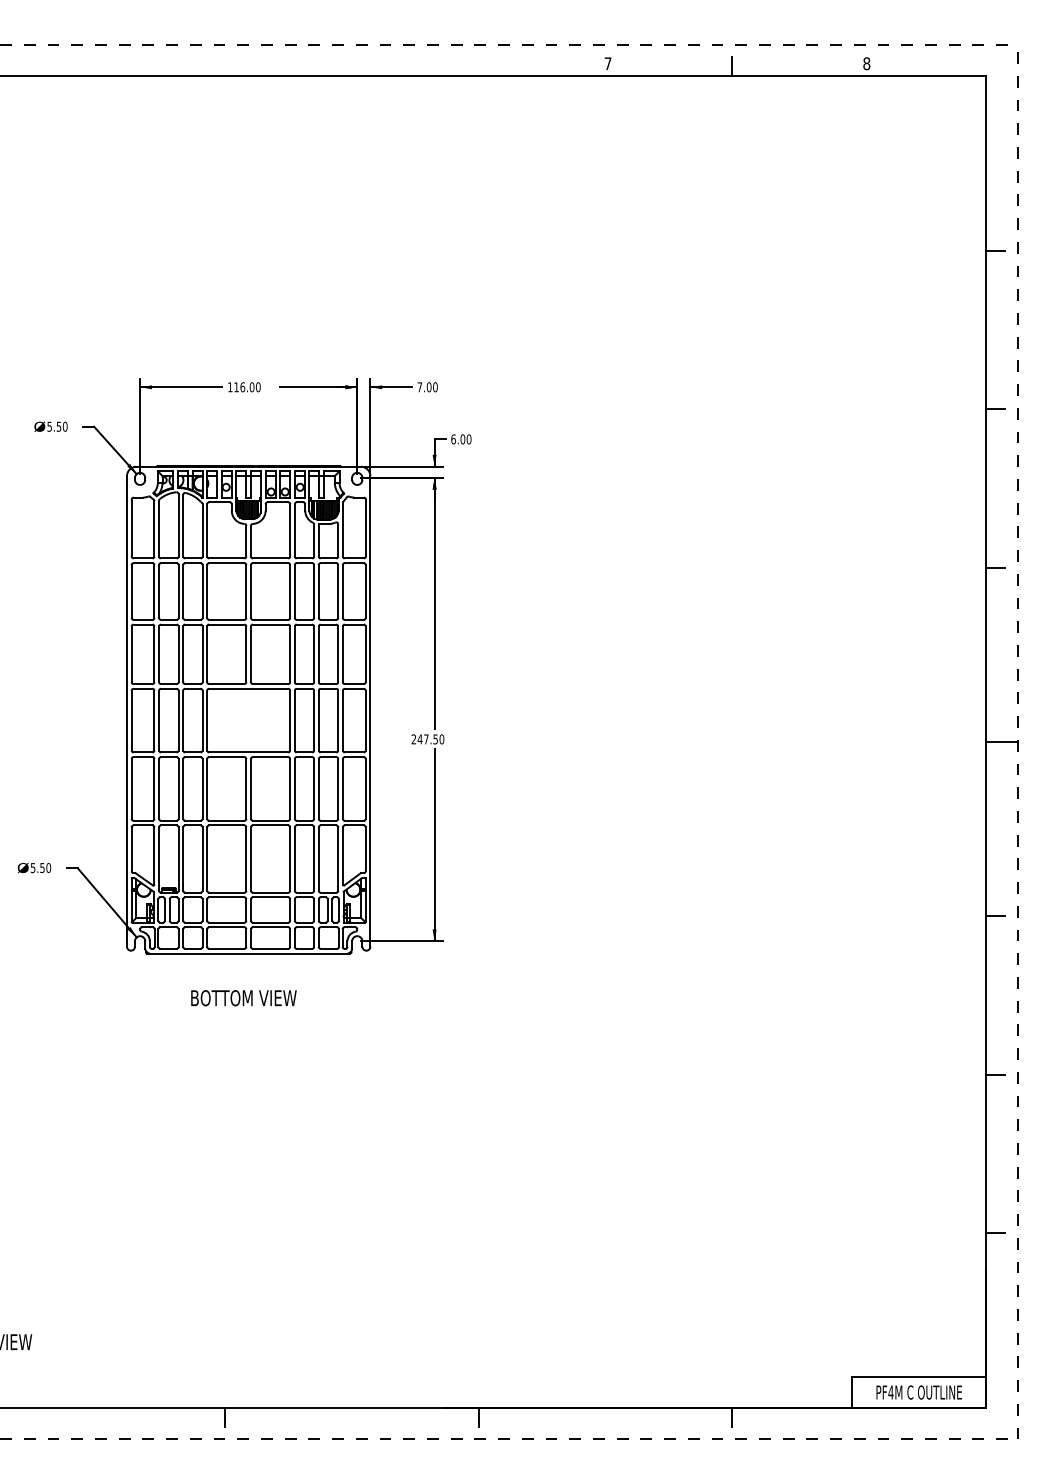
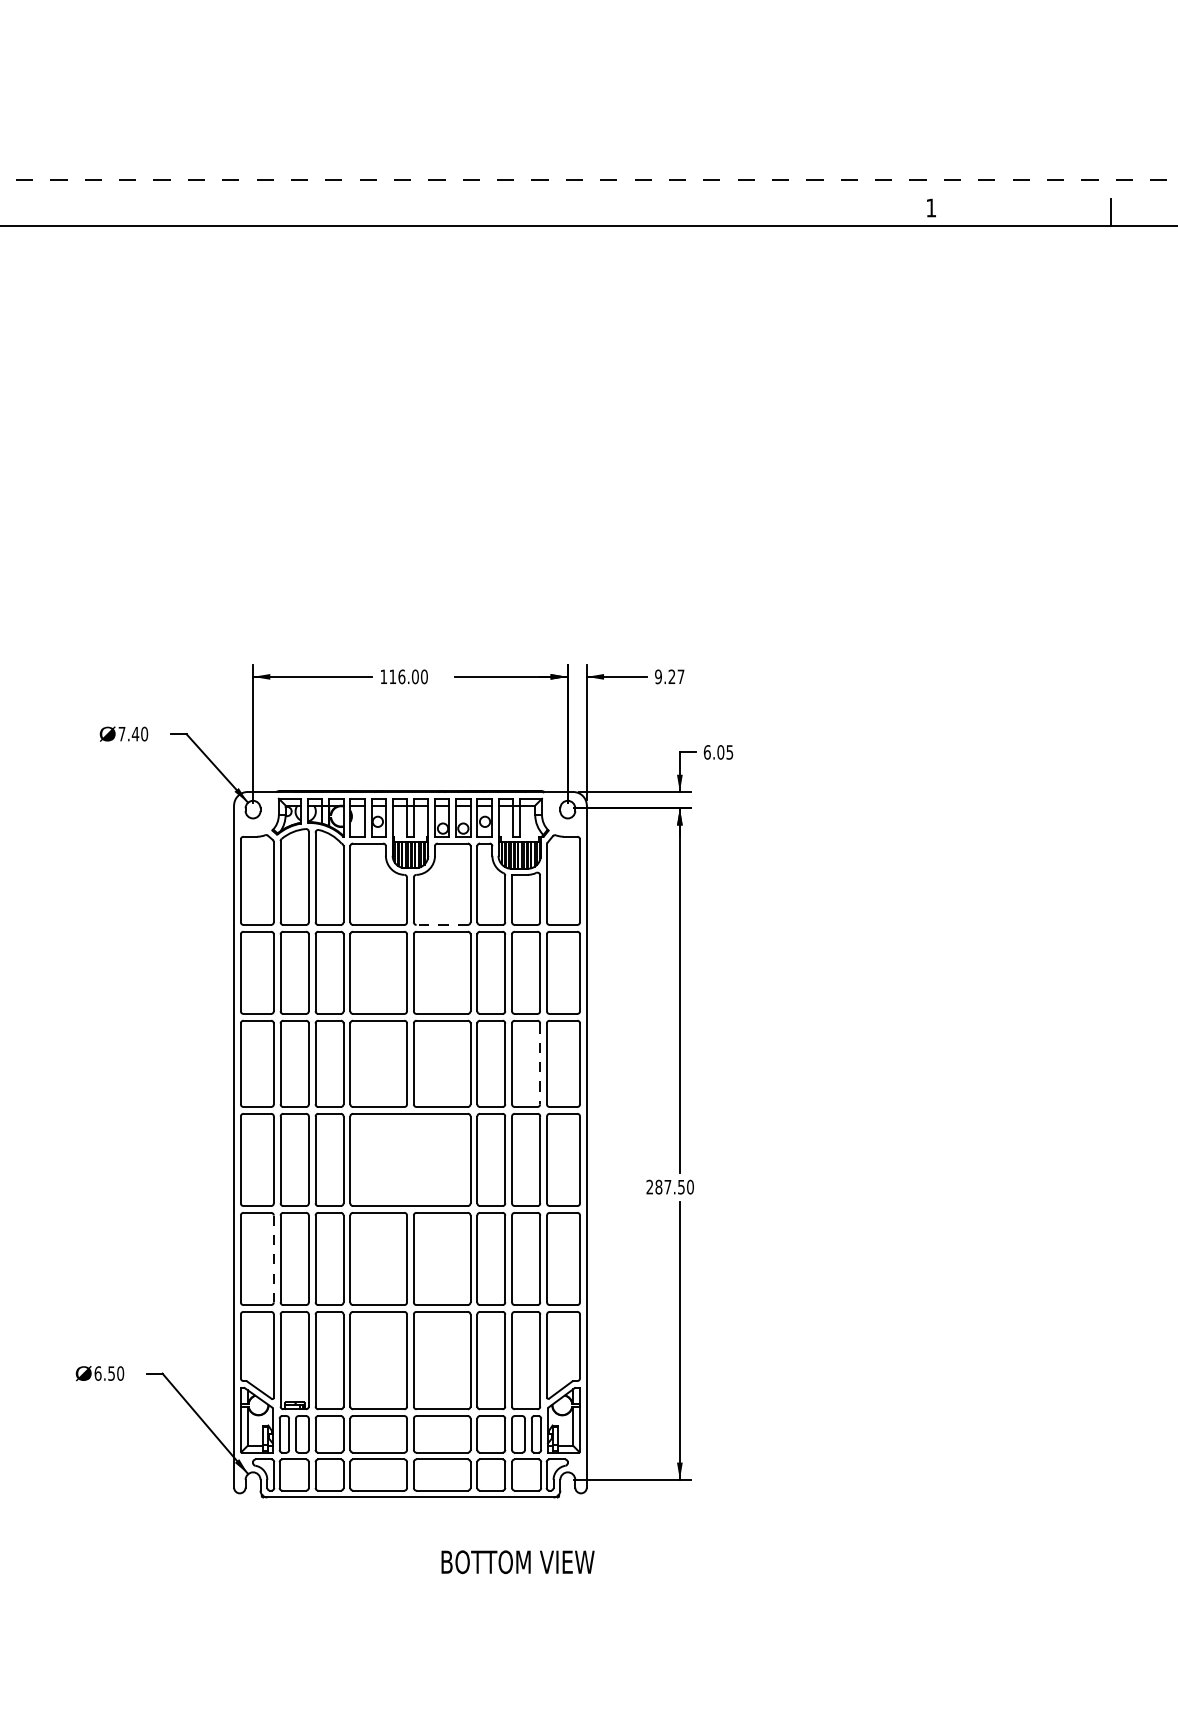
text: (607, 63) -> (930, 207), 7 -> 1
text: (427, 387) -> (669, 677), 7.00 -> 9.27
text: (54, 426) -> (129, 733), 5.50 -> 7.40
text: (468, 439) -> (728, 752), 6.00 -> 6.05
line: (270, 558) -> (442, 925), solid -> dashed
line: (338, 654) -> (540, 1064), solid -> dashed
text: (419, 739) -> (657, 1187), 247.50 -> 287.50
line: (154, 788) -> (273, 1258), solid -> dashed
text: (32, 868) -> (97, 1374), 5.50 -> 6.50
text: (243, 998) -> (517, 1562), moved

